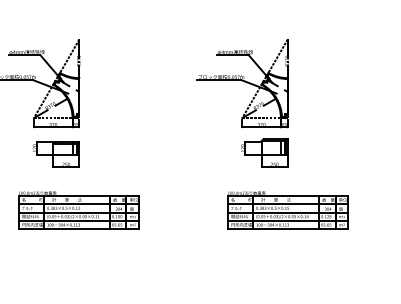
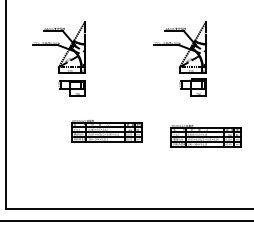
part: (78, 211) -> (106, 131), moved
part: (286, 211) -> (205, 136), moved

